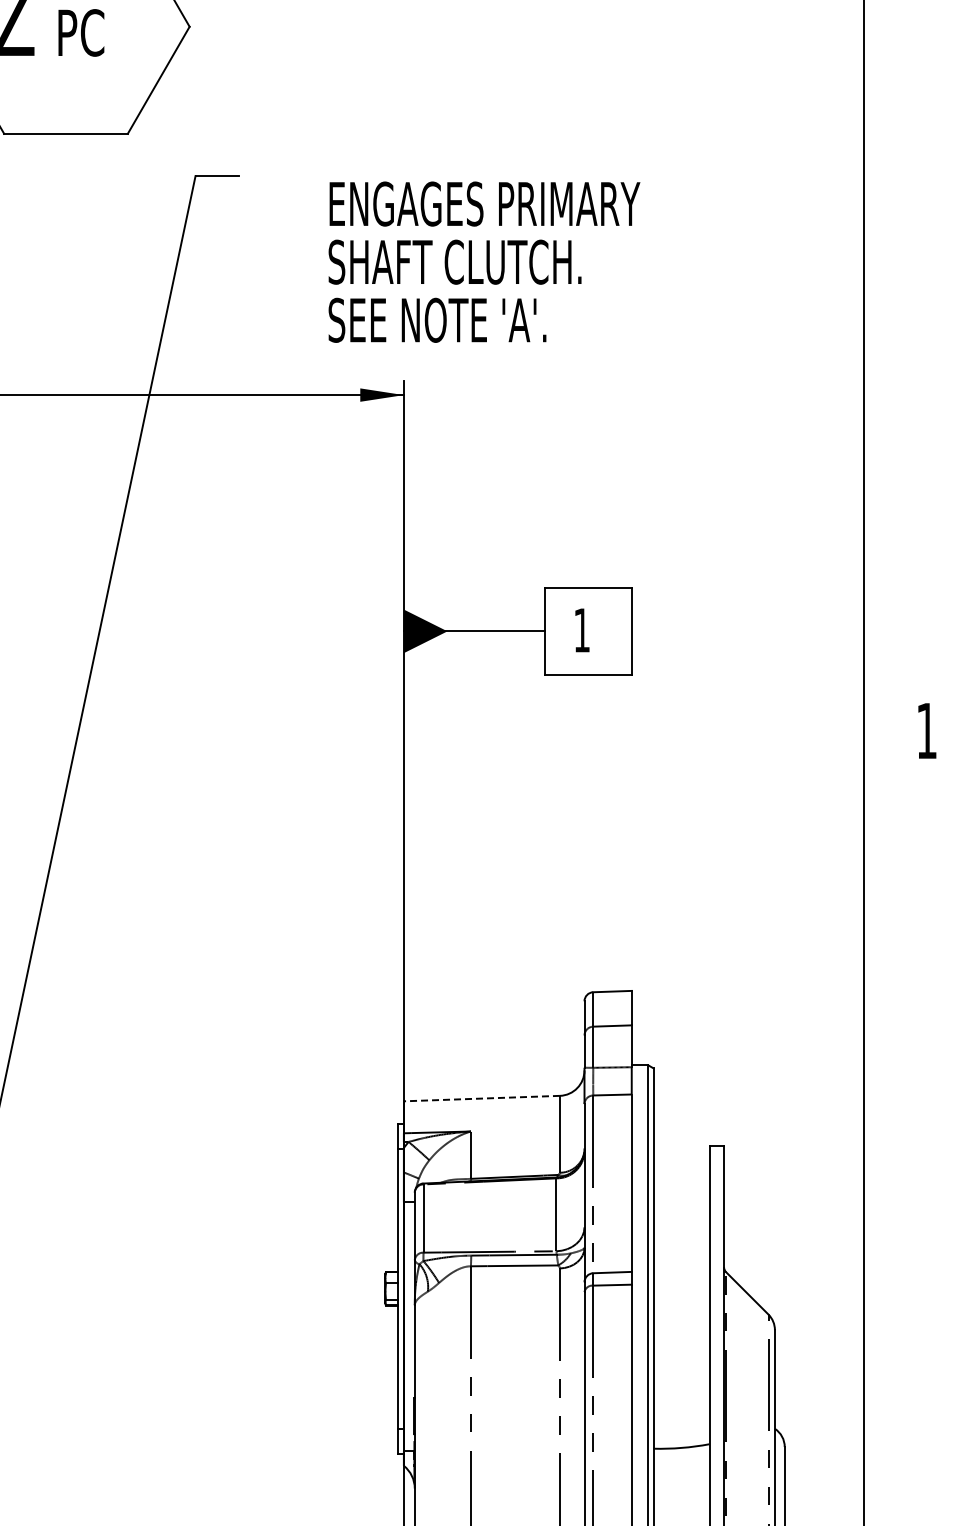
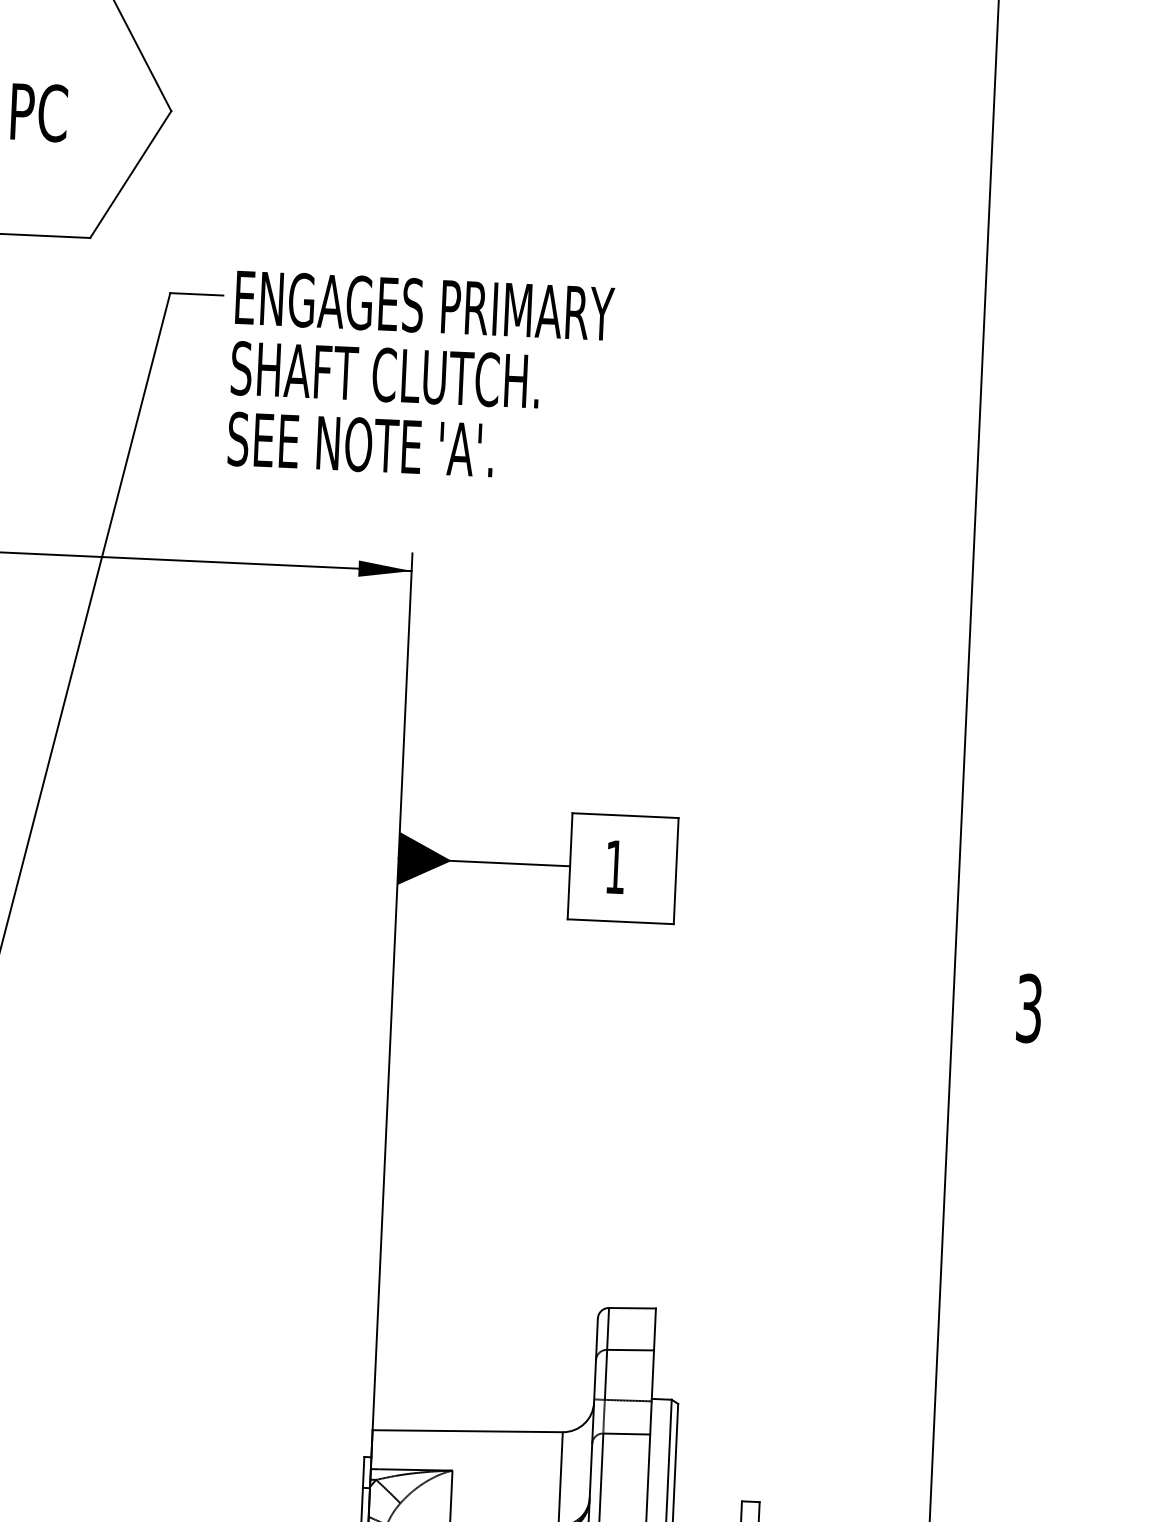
text: (484, 261) -> (421, 375), moved
text: (926, 730) -> (1028, 1007), 1 -> 3
line: (481, 1098) -> (467, 1431), dashed -> solid

